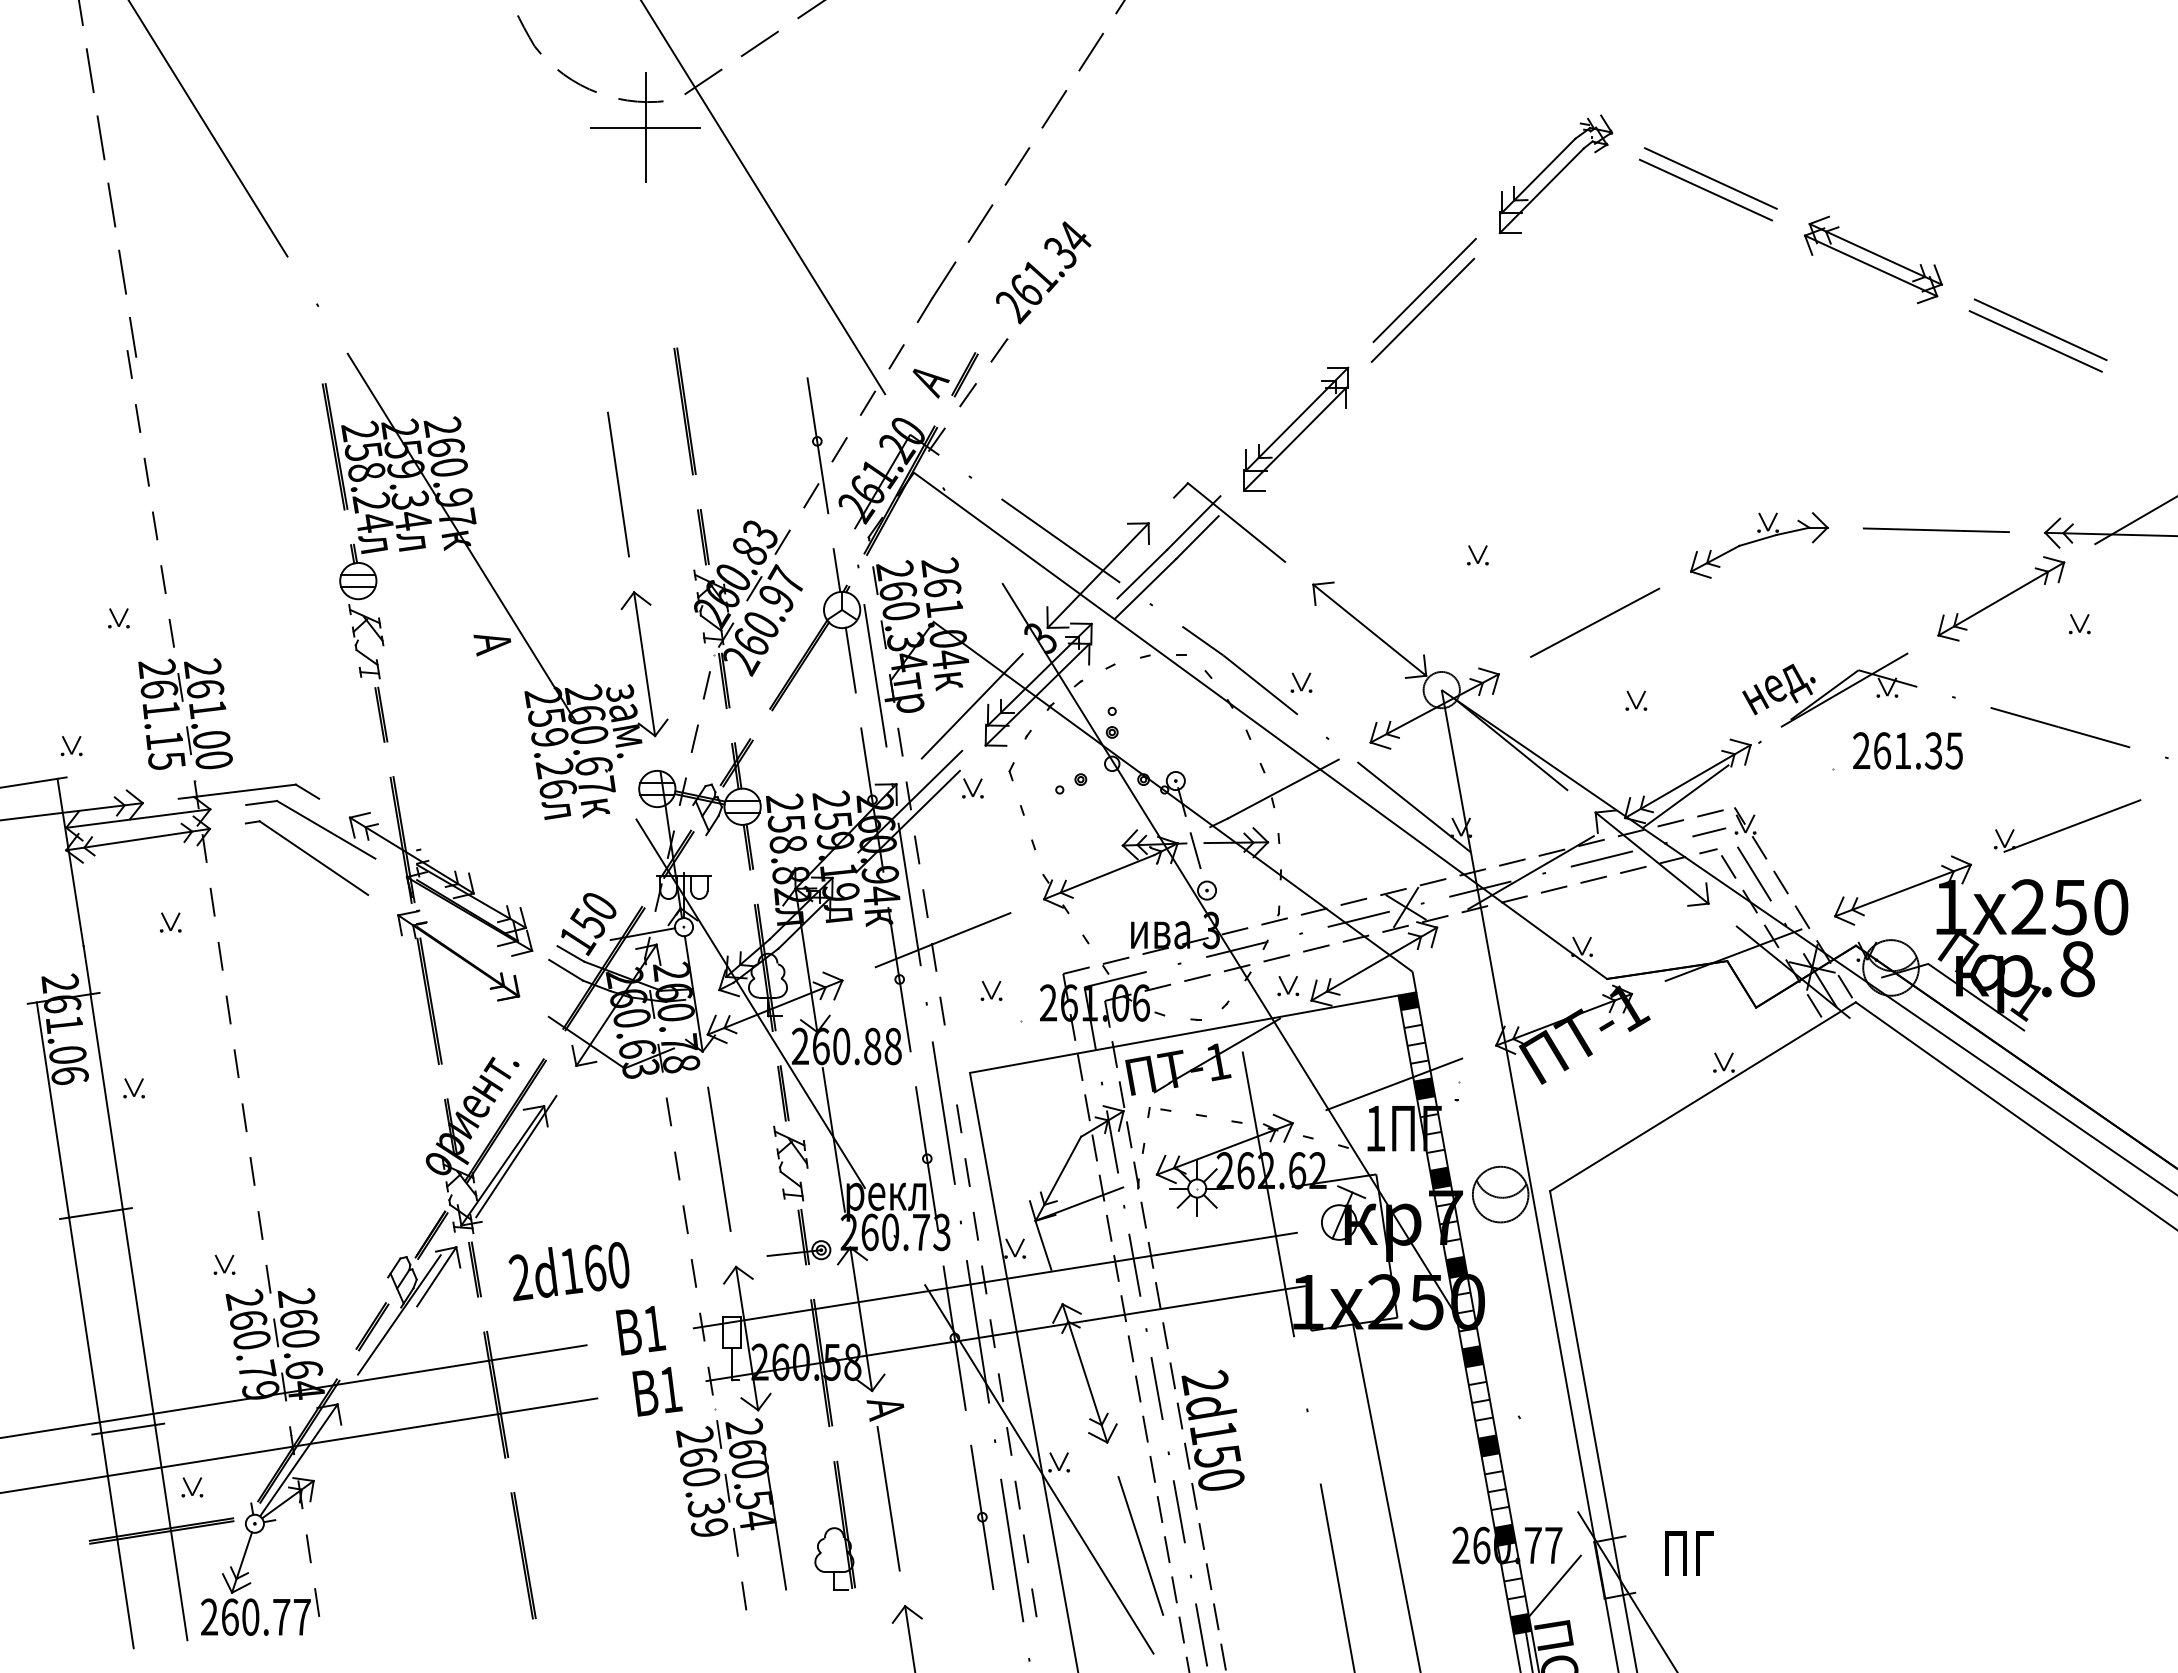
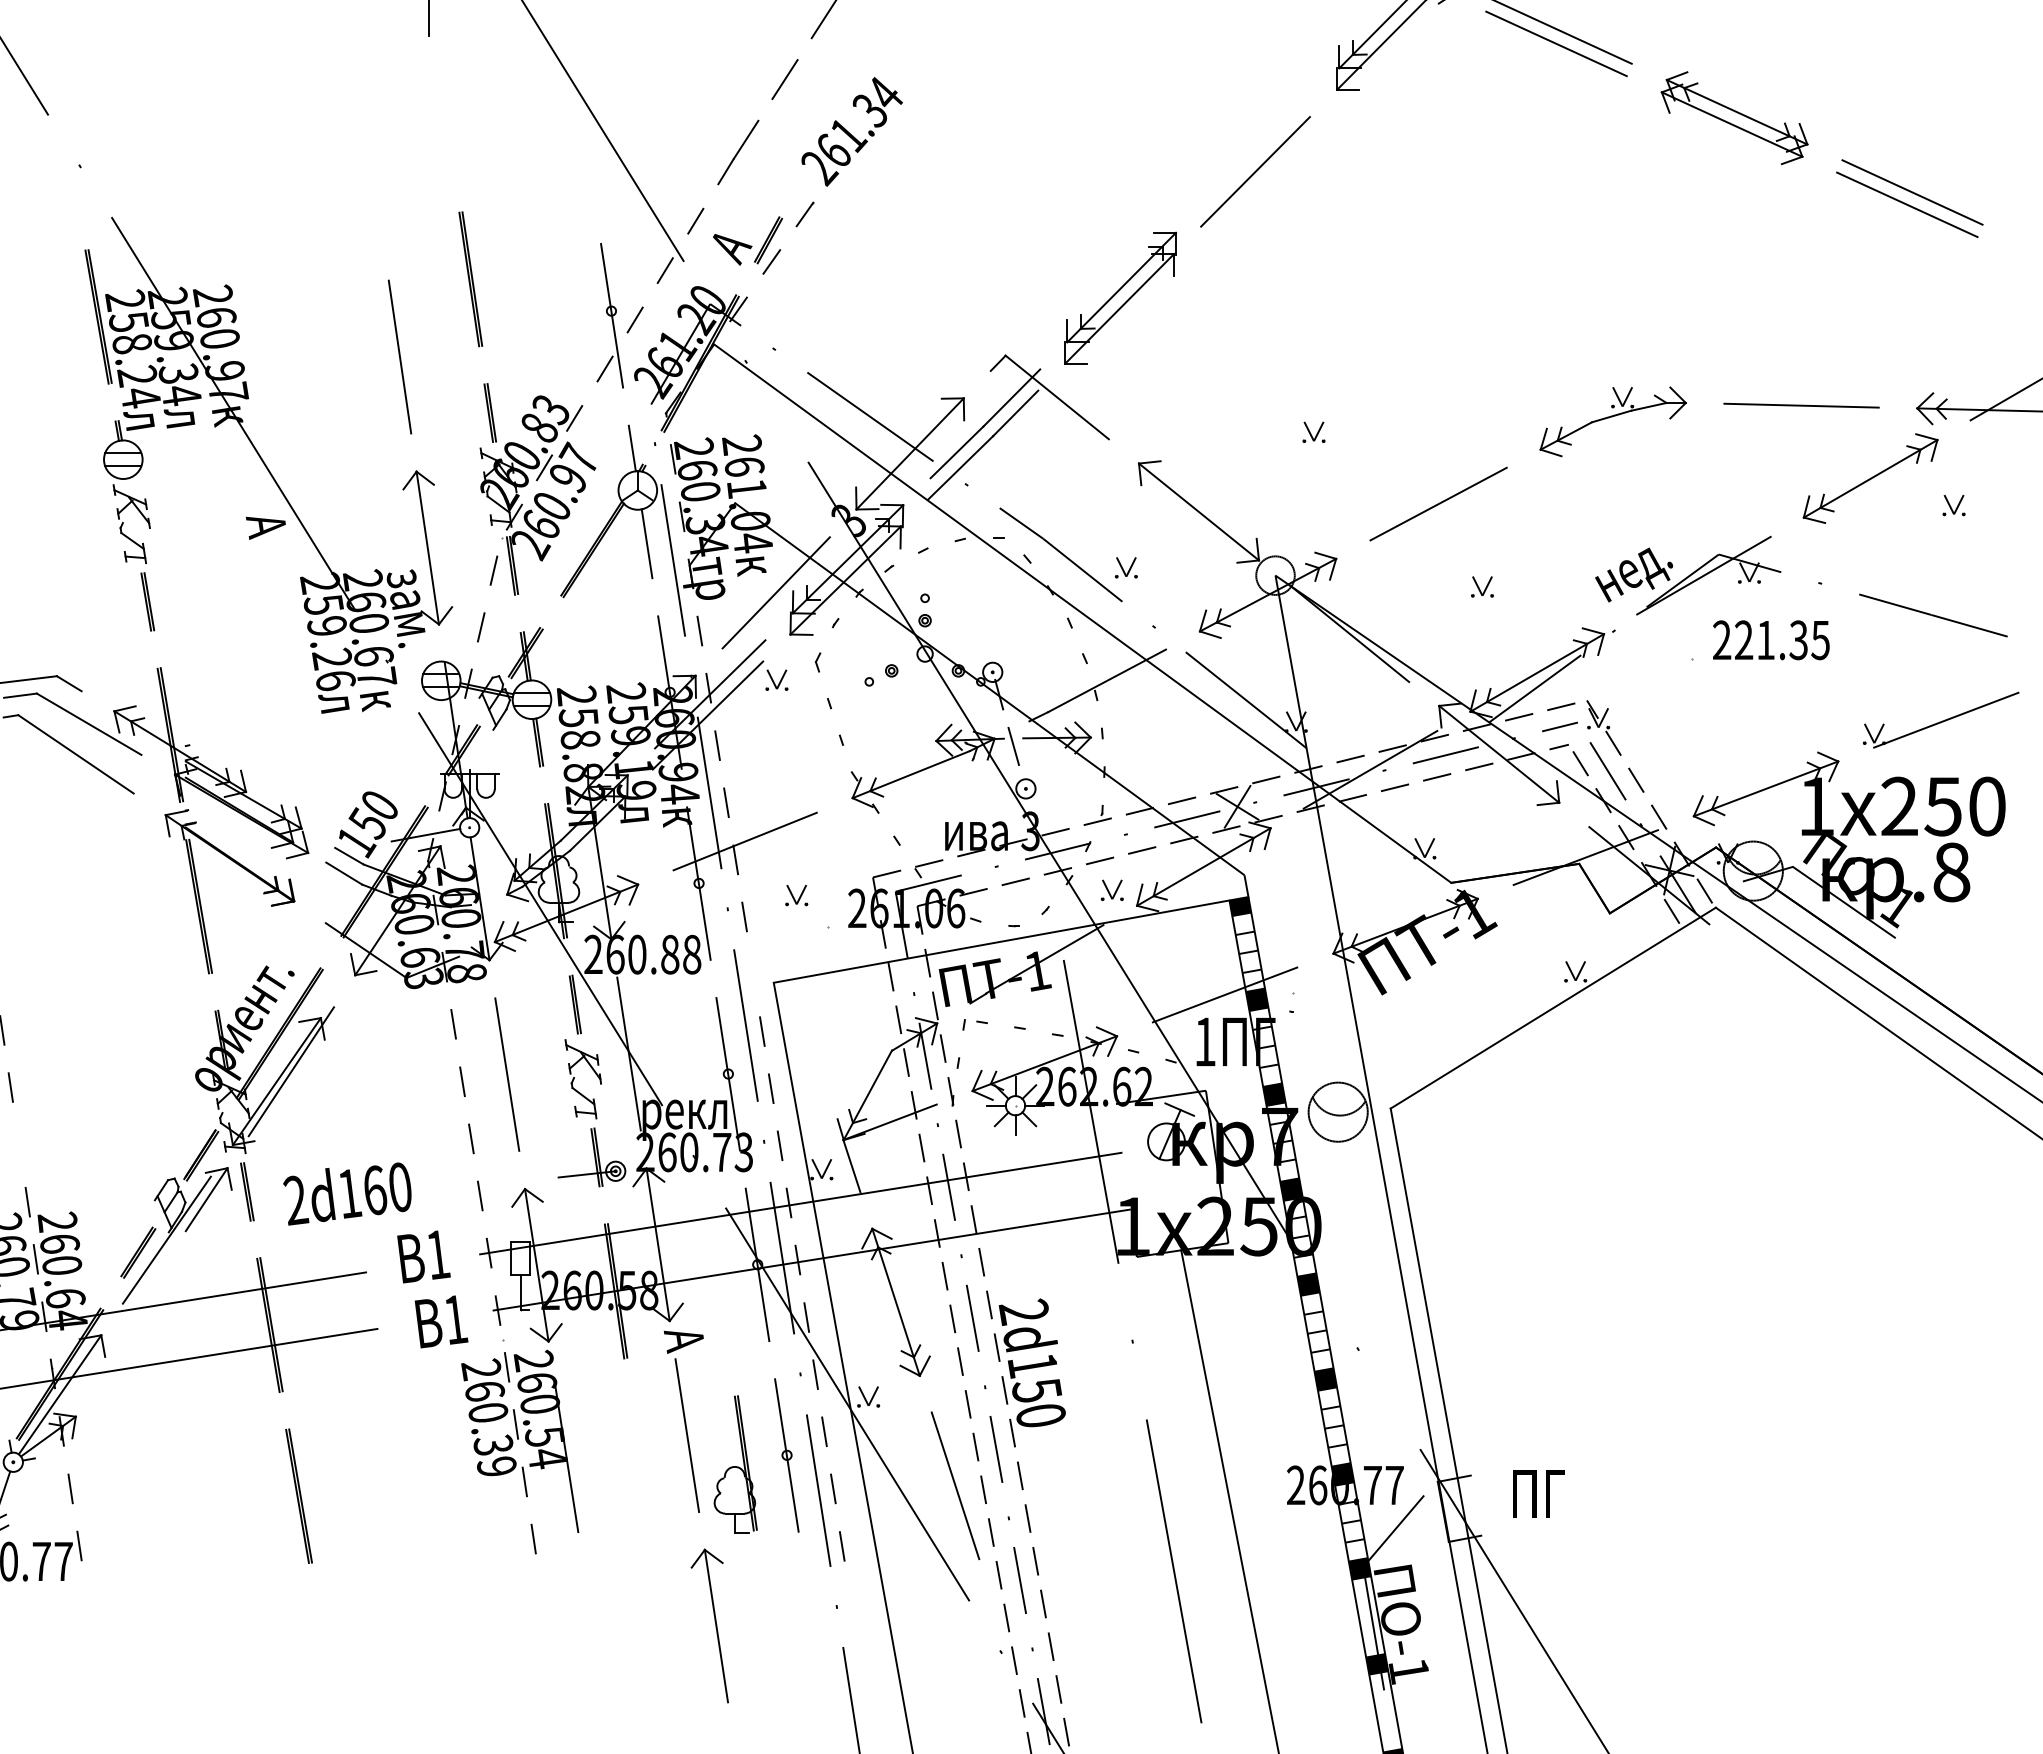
line: (1424, 289) -> (1257, 149), removed
text: (1881, 750) -> (1743, 639), 261.35 -> 221.35
line: (260, 1225) -> (19, 1145), removed
part: (834, 1525) -> (735, 1464), moved

